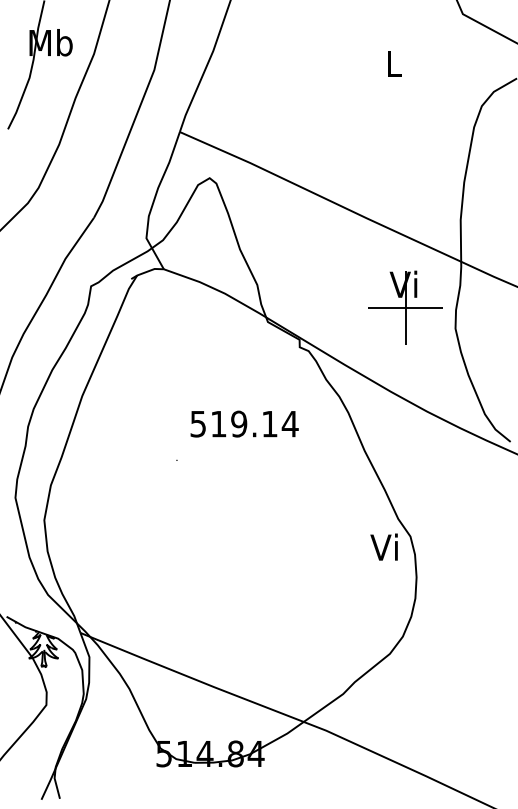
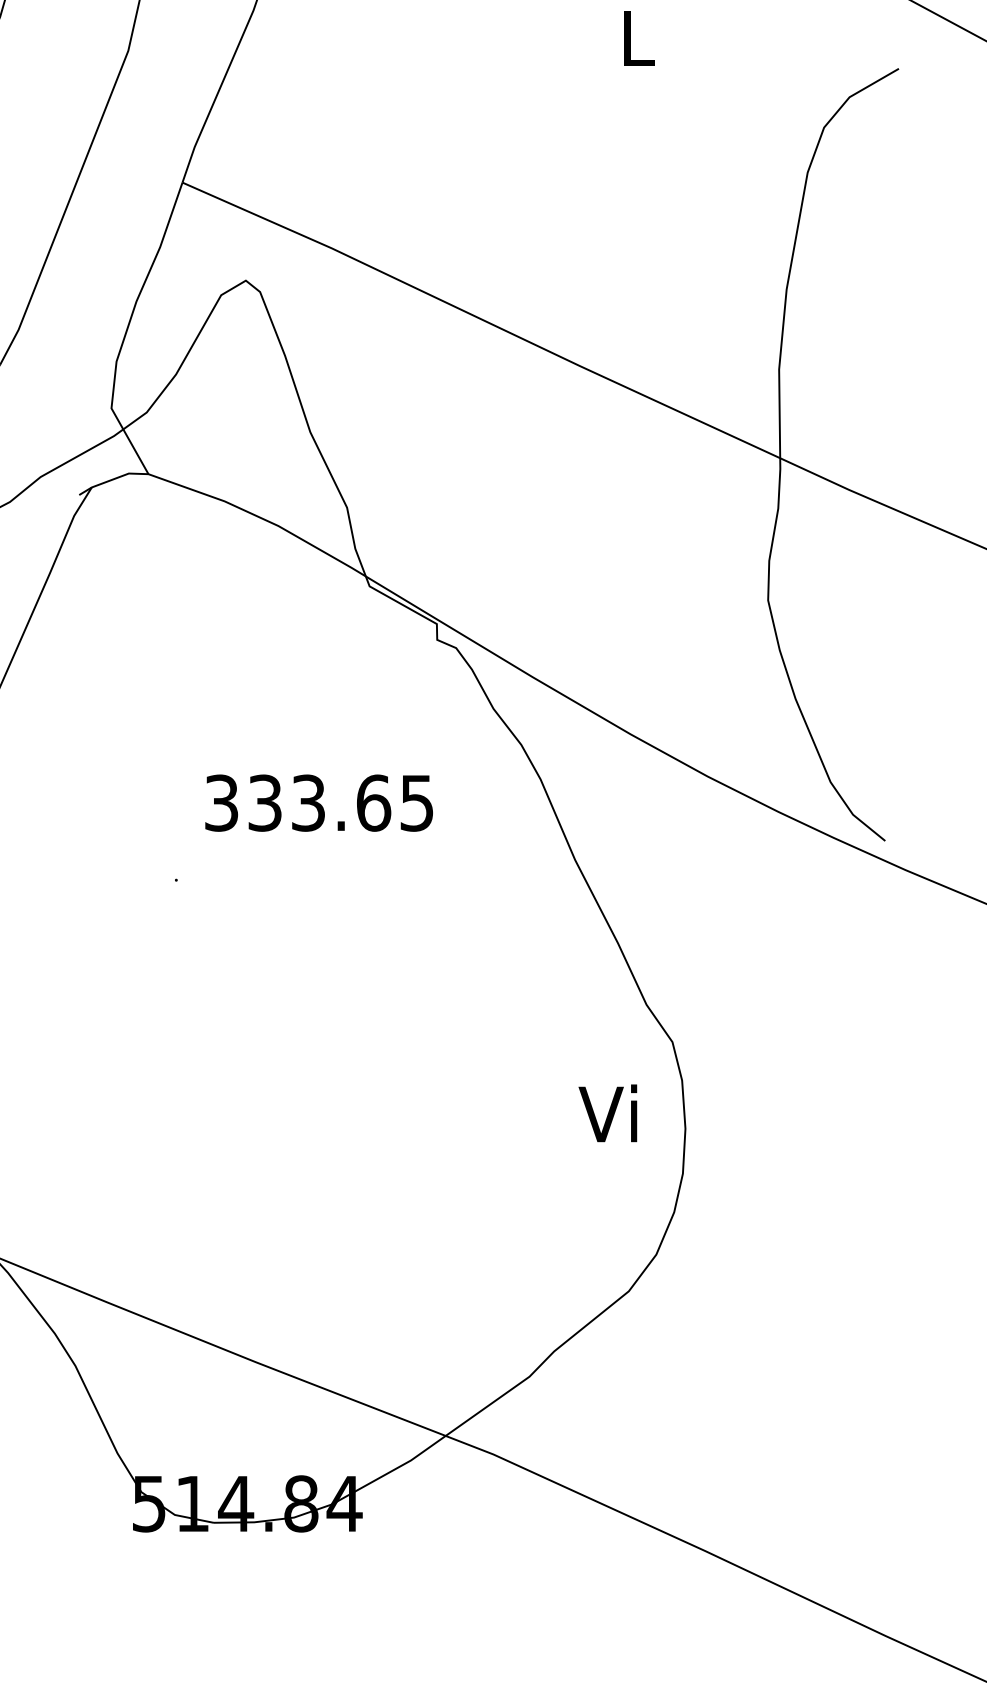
part: (405, 307) -> (661, 555), removed
text: (244, 423) -> (319, 801), 519.14 -> 333.65
text: (383, 546) -> (606, 1112), moved

